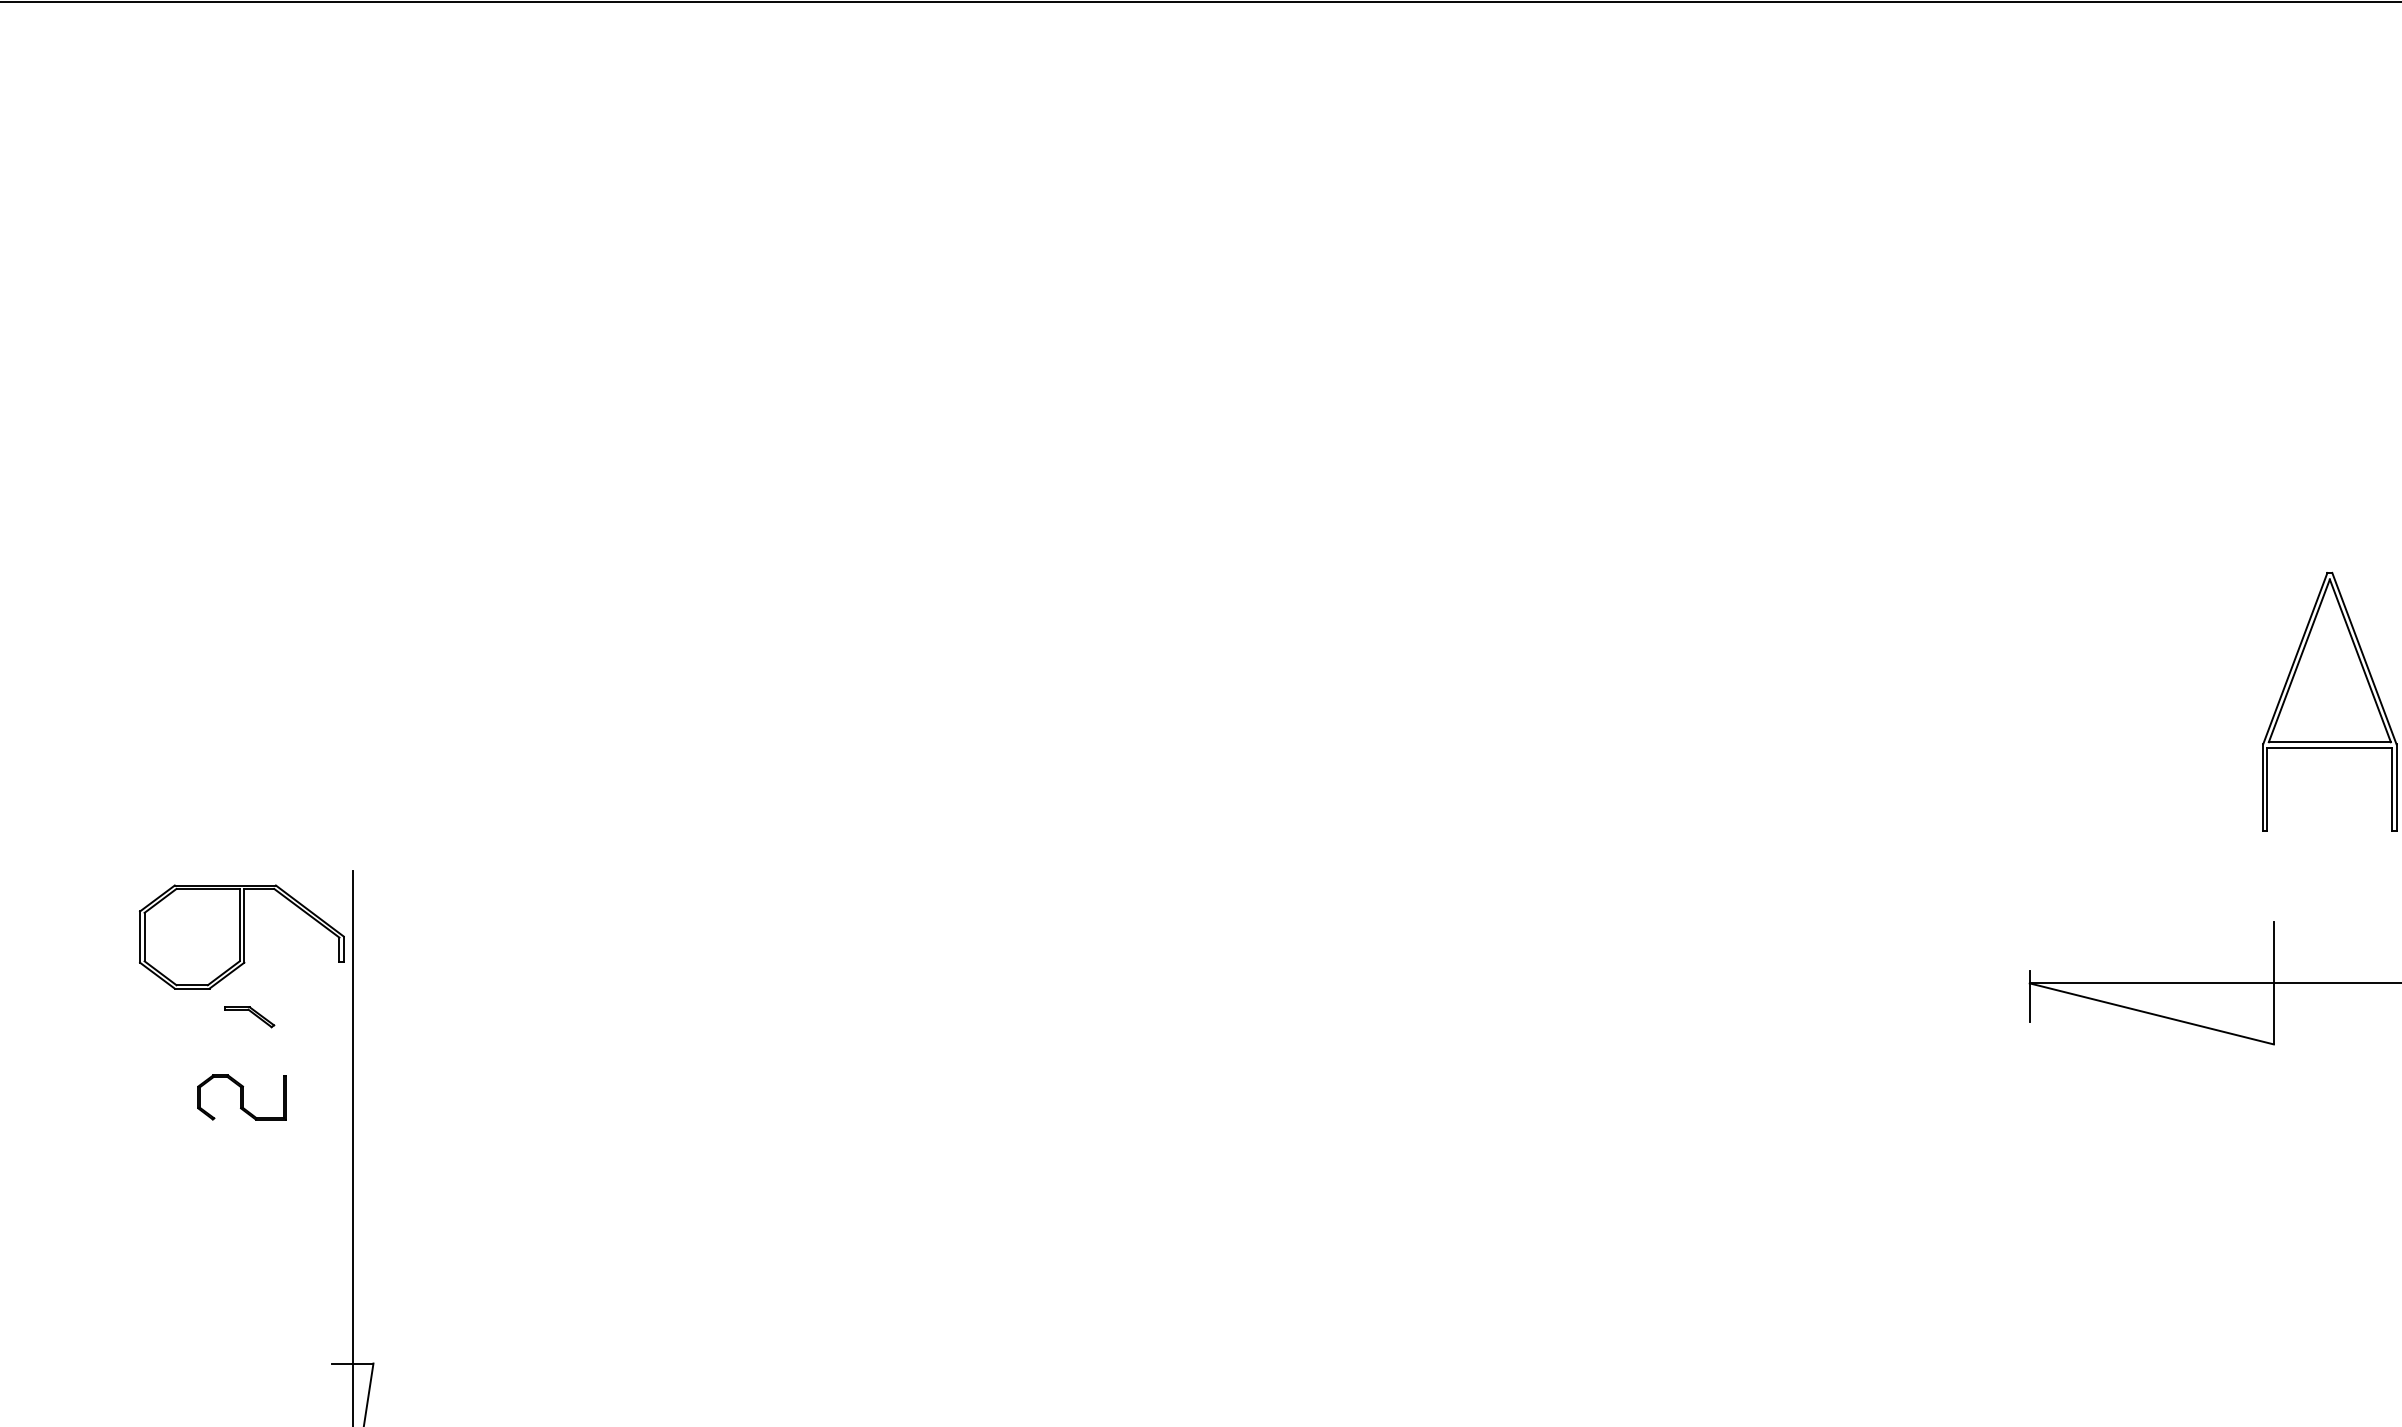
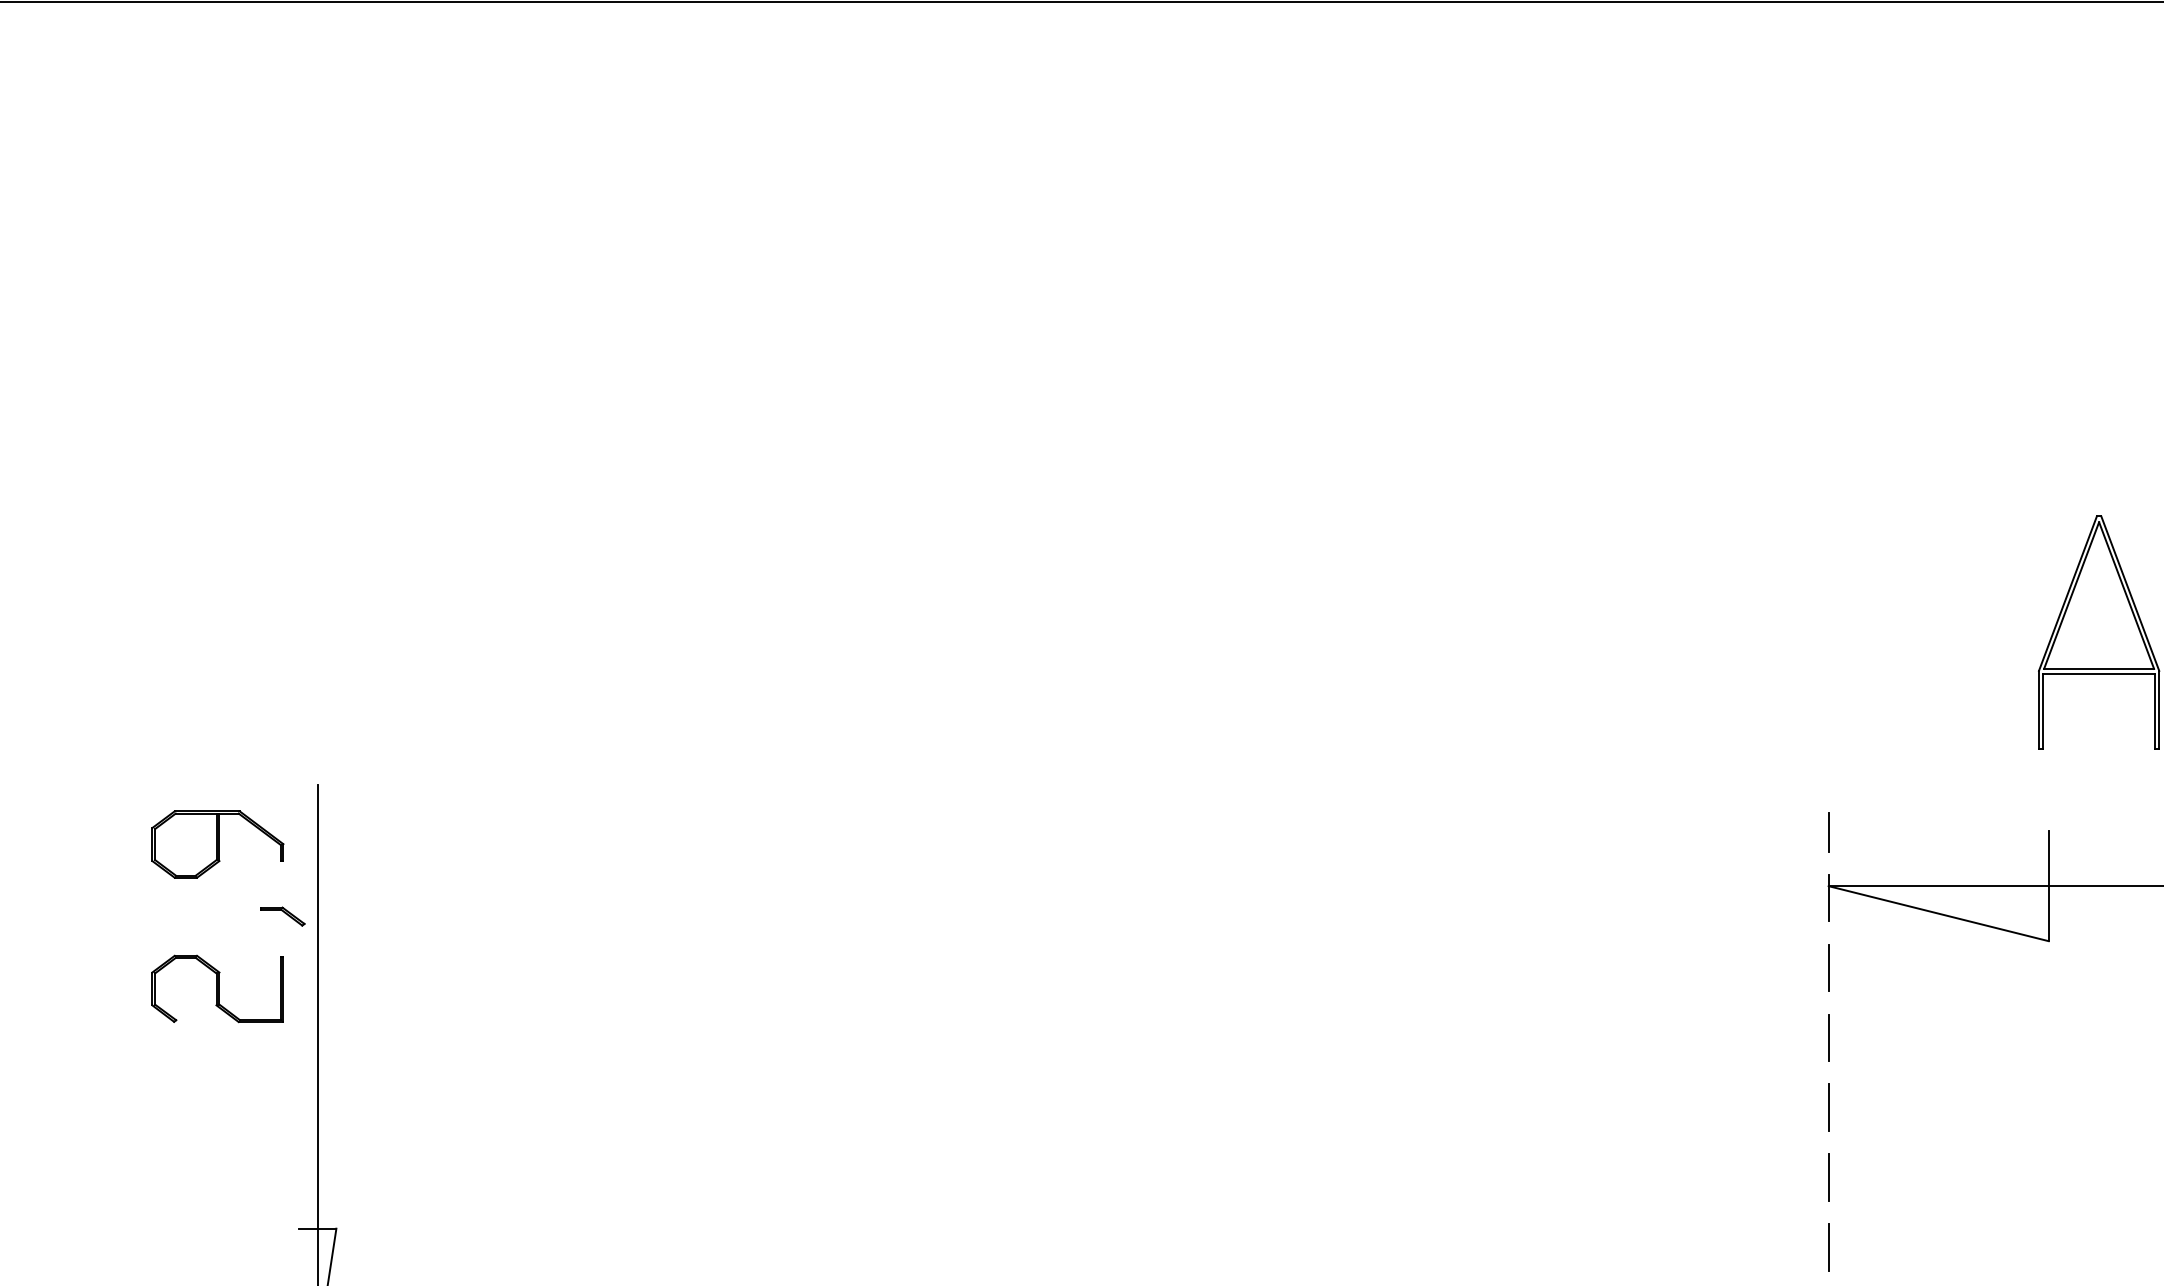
line: (2029, 923) -> (1828, 832), added
part: (241, 937) -> (217, 844), size x0.71
part: (249, 1017) -> (282, 916), moved
line: (2029, 1073) -> (1828, 967), added
part: (241, 1097) -> (217, 988), size x1.67
line: (2029, 1151) -> (1828, 1037), added
line: (2029, 1229) -> (1828, 1107), added
line: (2029, 1306) -> (1828, 1177), added
line: (2029, 1384) -> (1828, 1247), added

